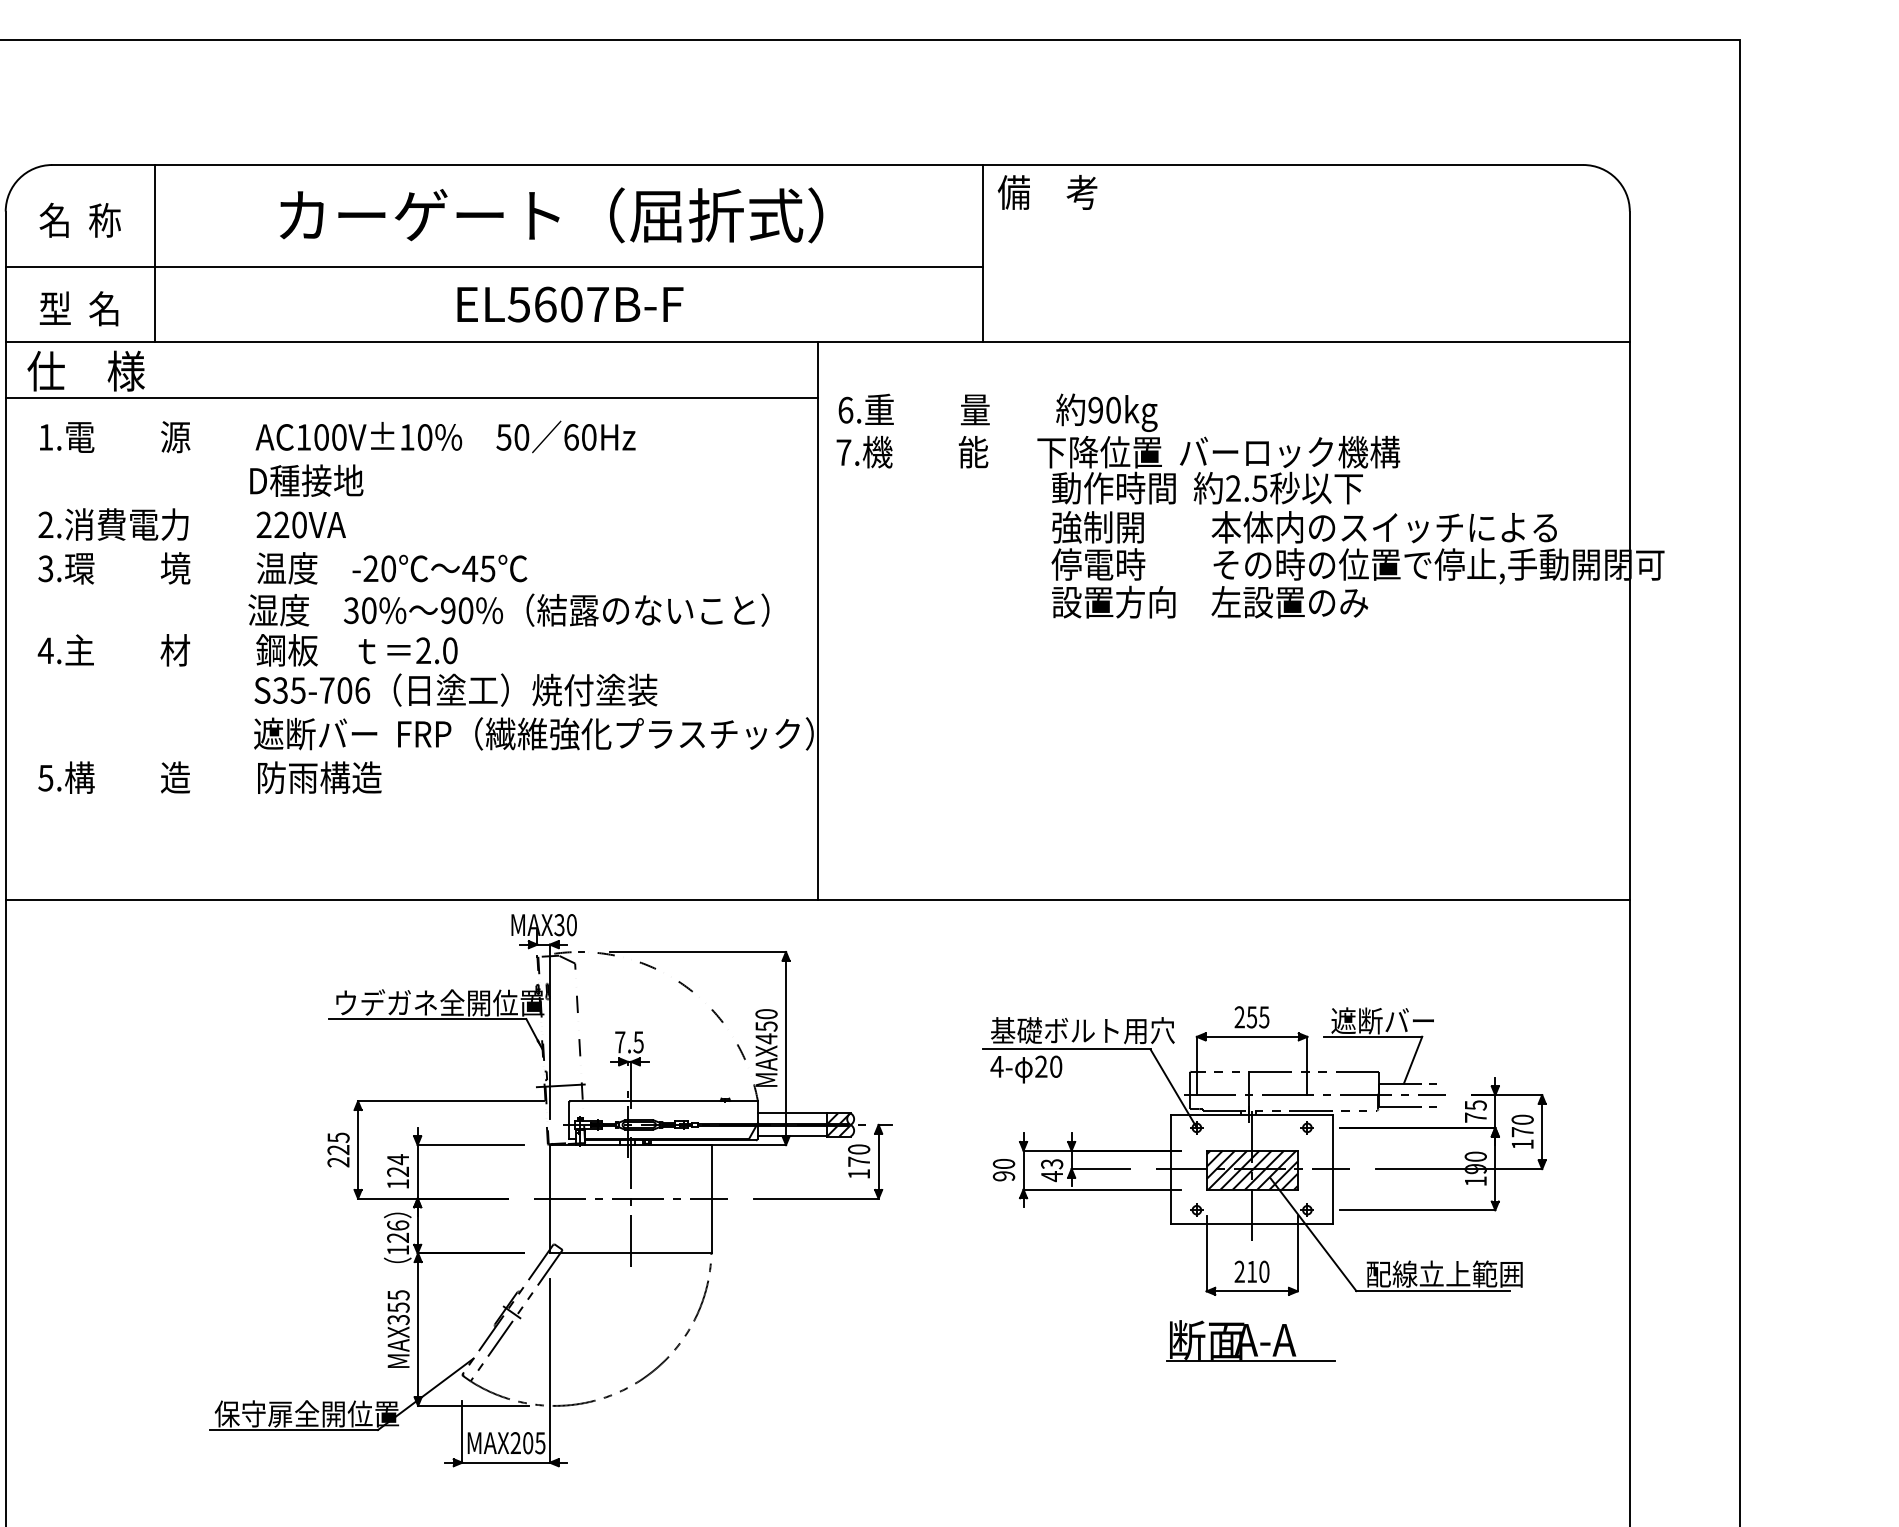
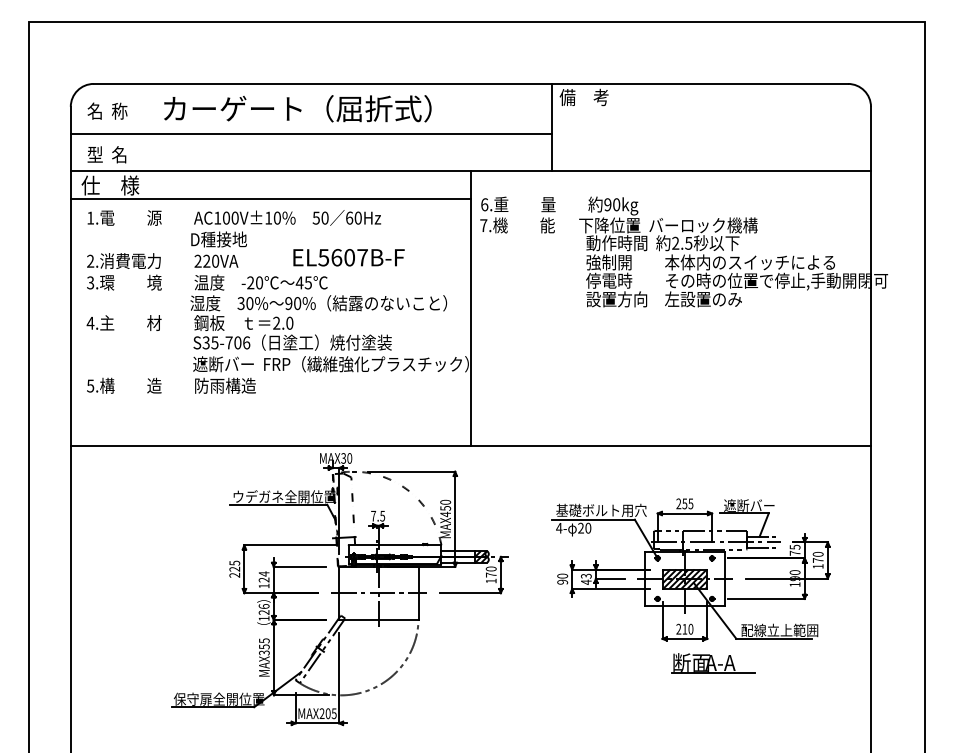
text: (551, 214) -> (297, 108), moved
line: (155, 253) -> (144, 127), removed
text: (569, 304) -> (348, 257), moved
part: (1251, 1341) -> (713, 663), moved

